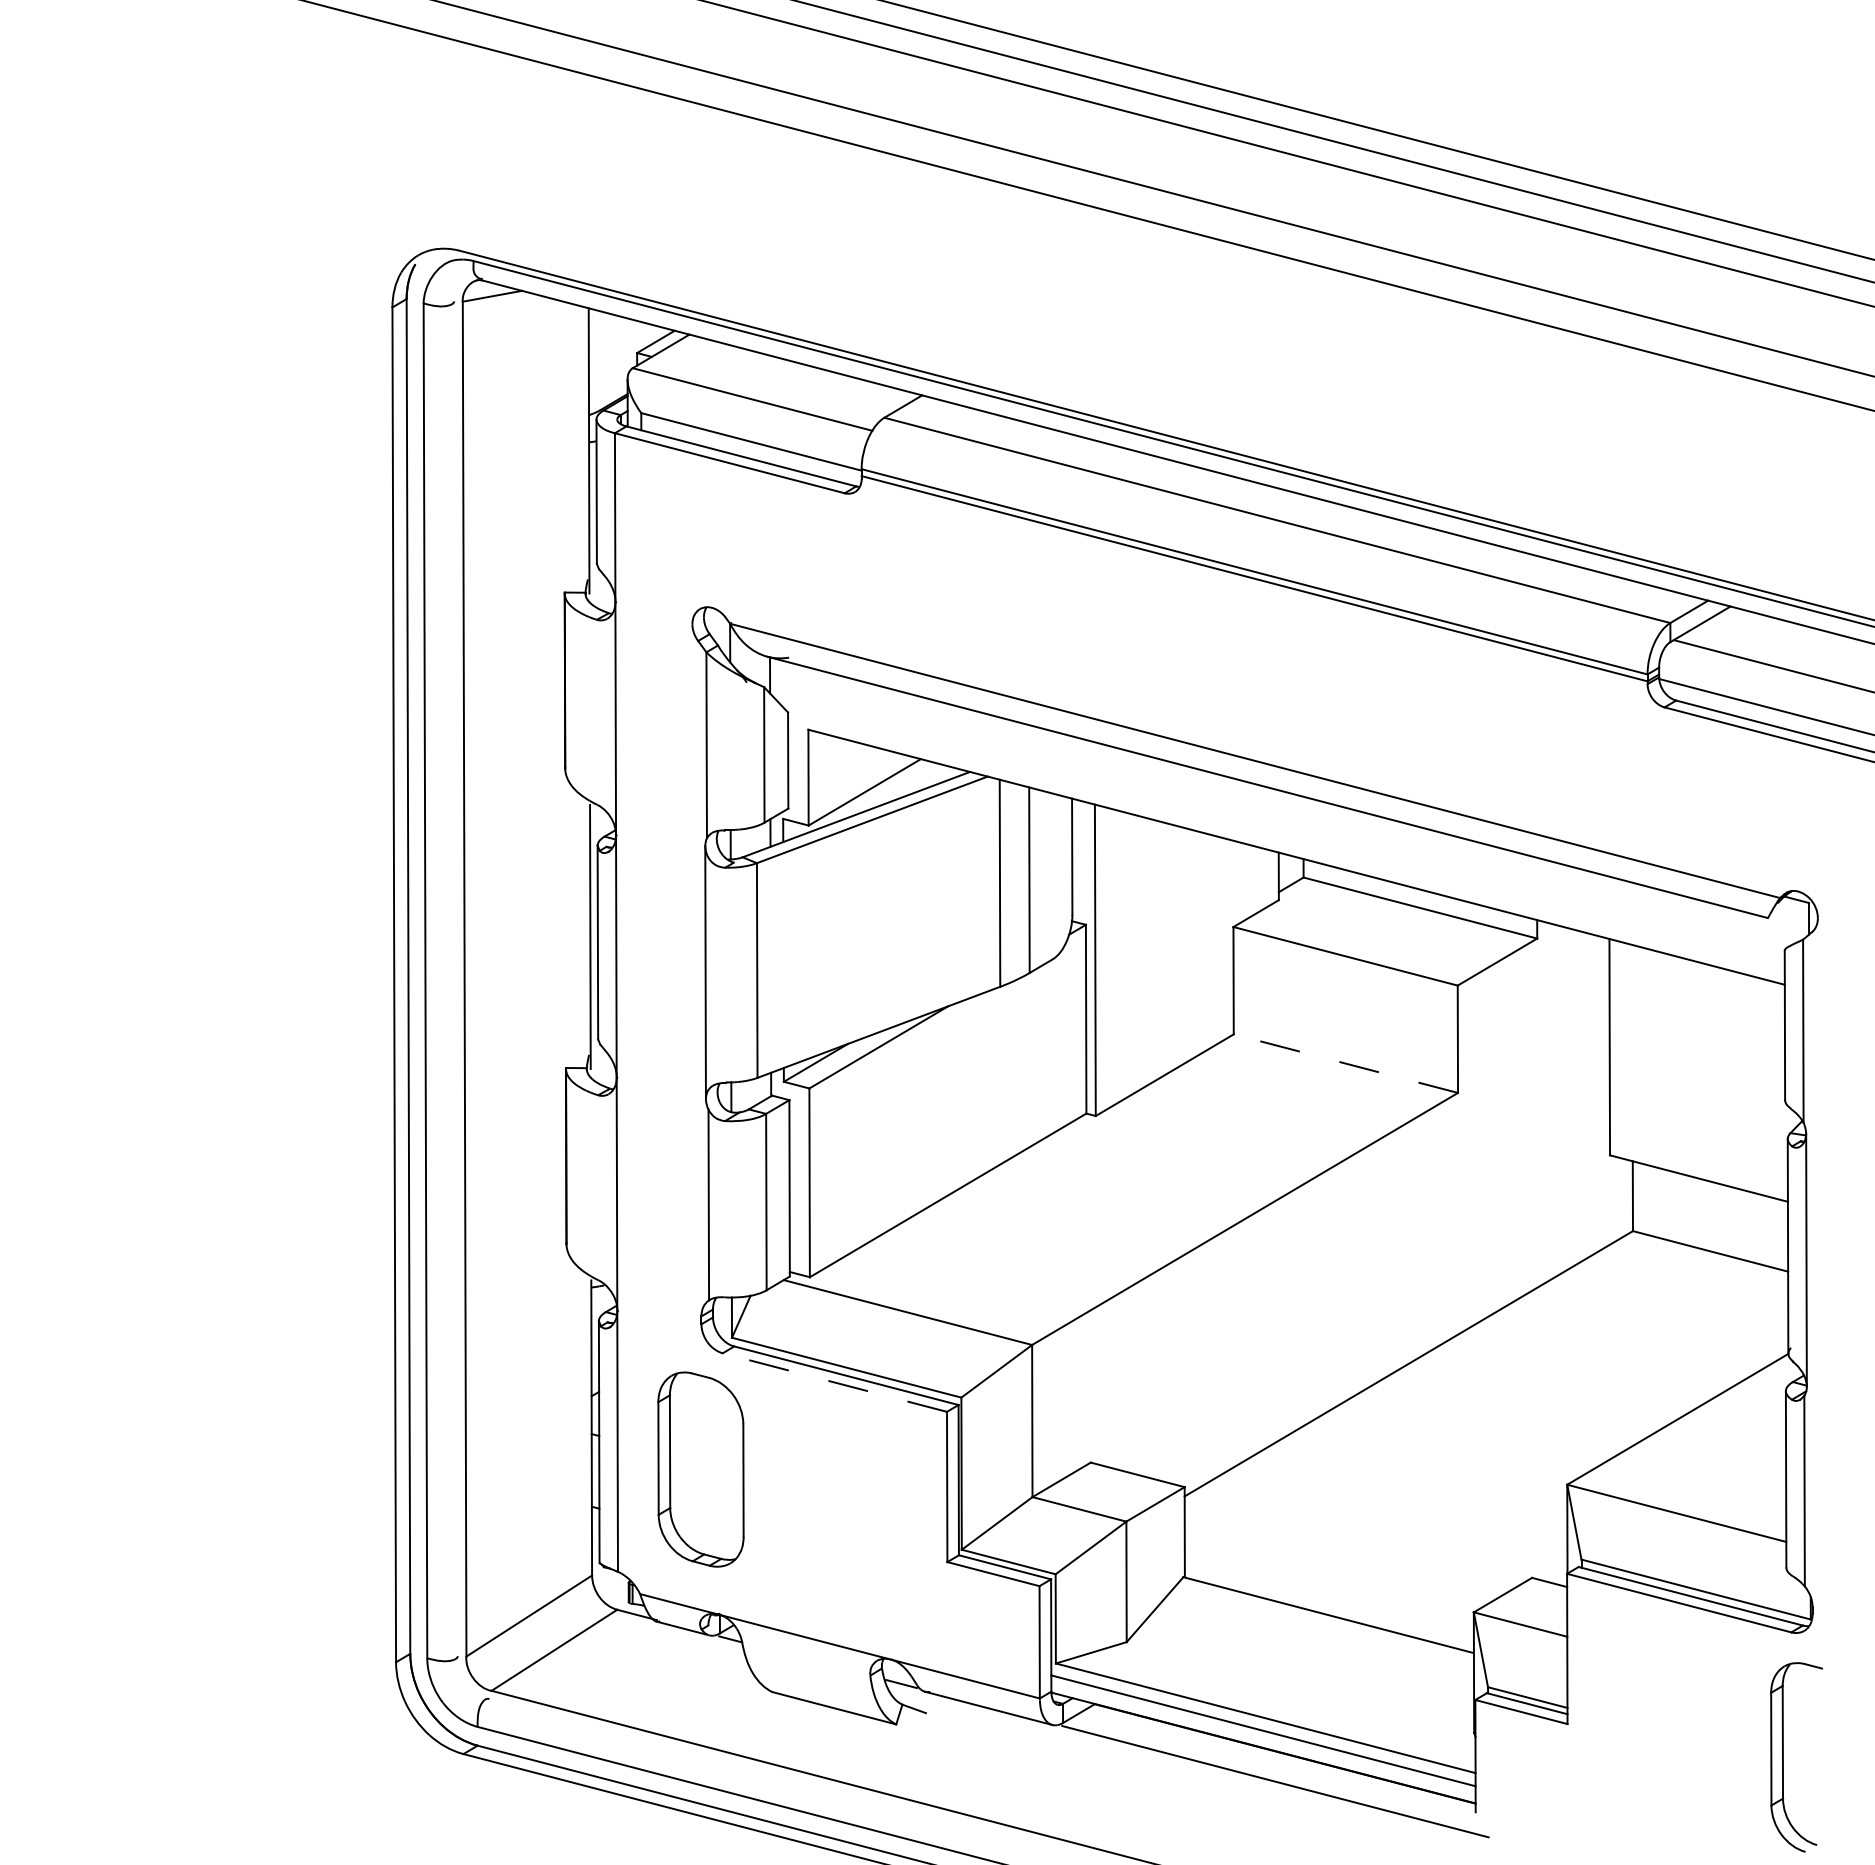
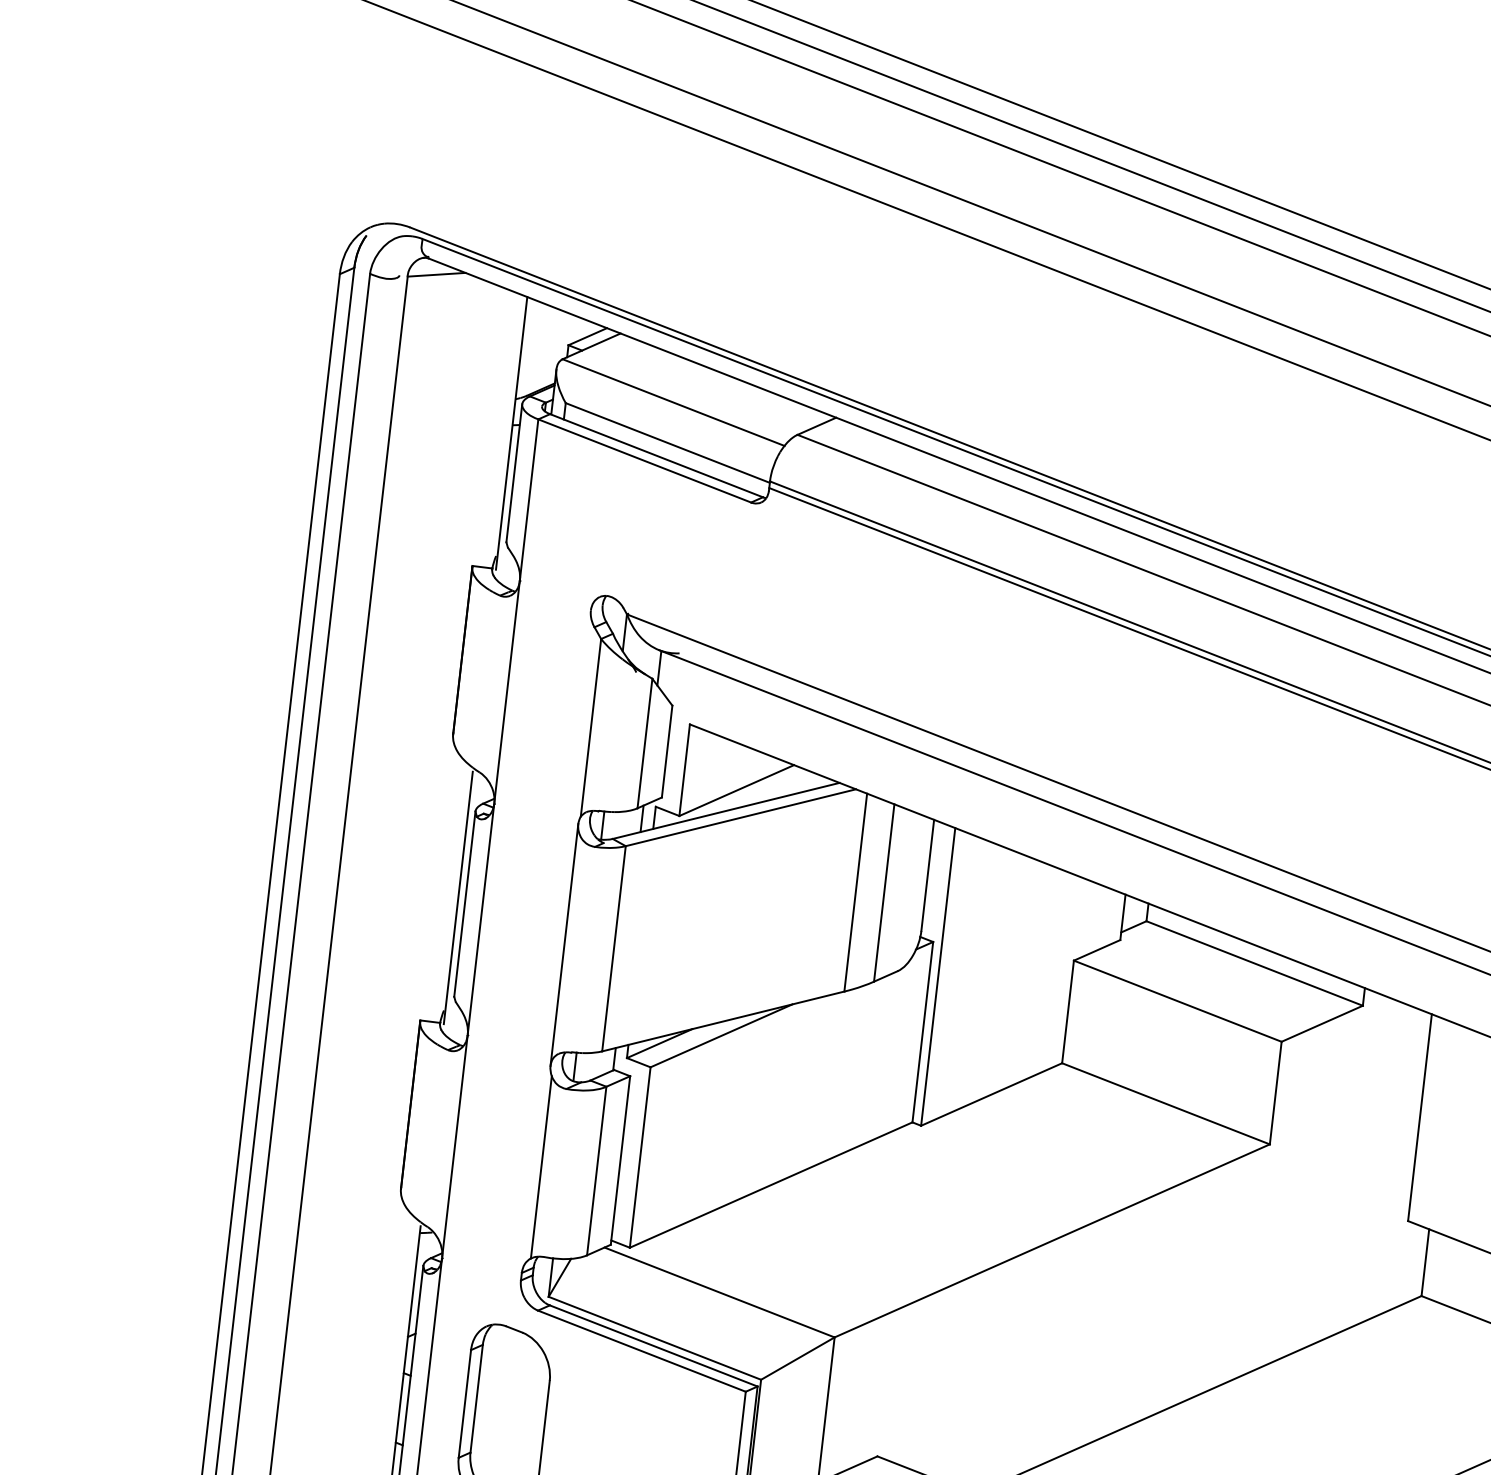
line: (1345, 1063) -> (1165, 1103), dashed -> solid
line: (834, 1382) -> (641, 1351), dashed -> solid

